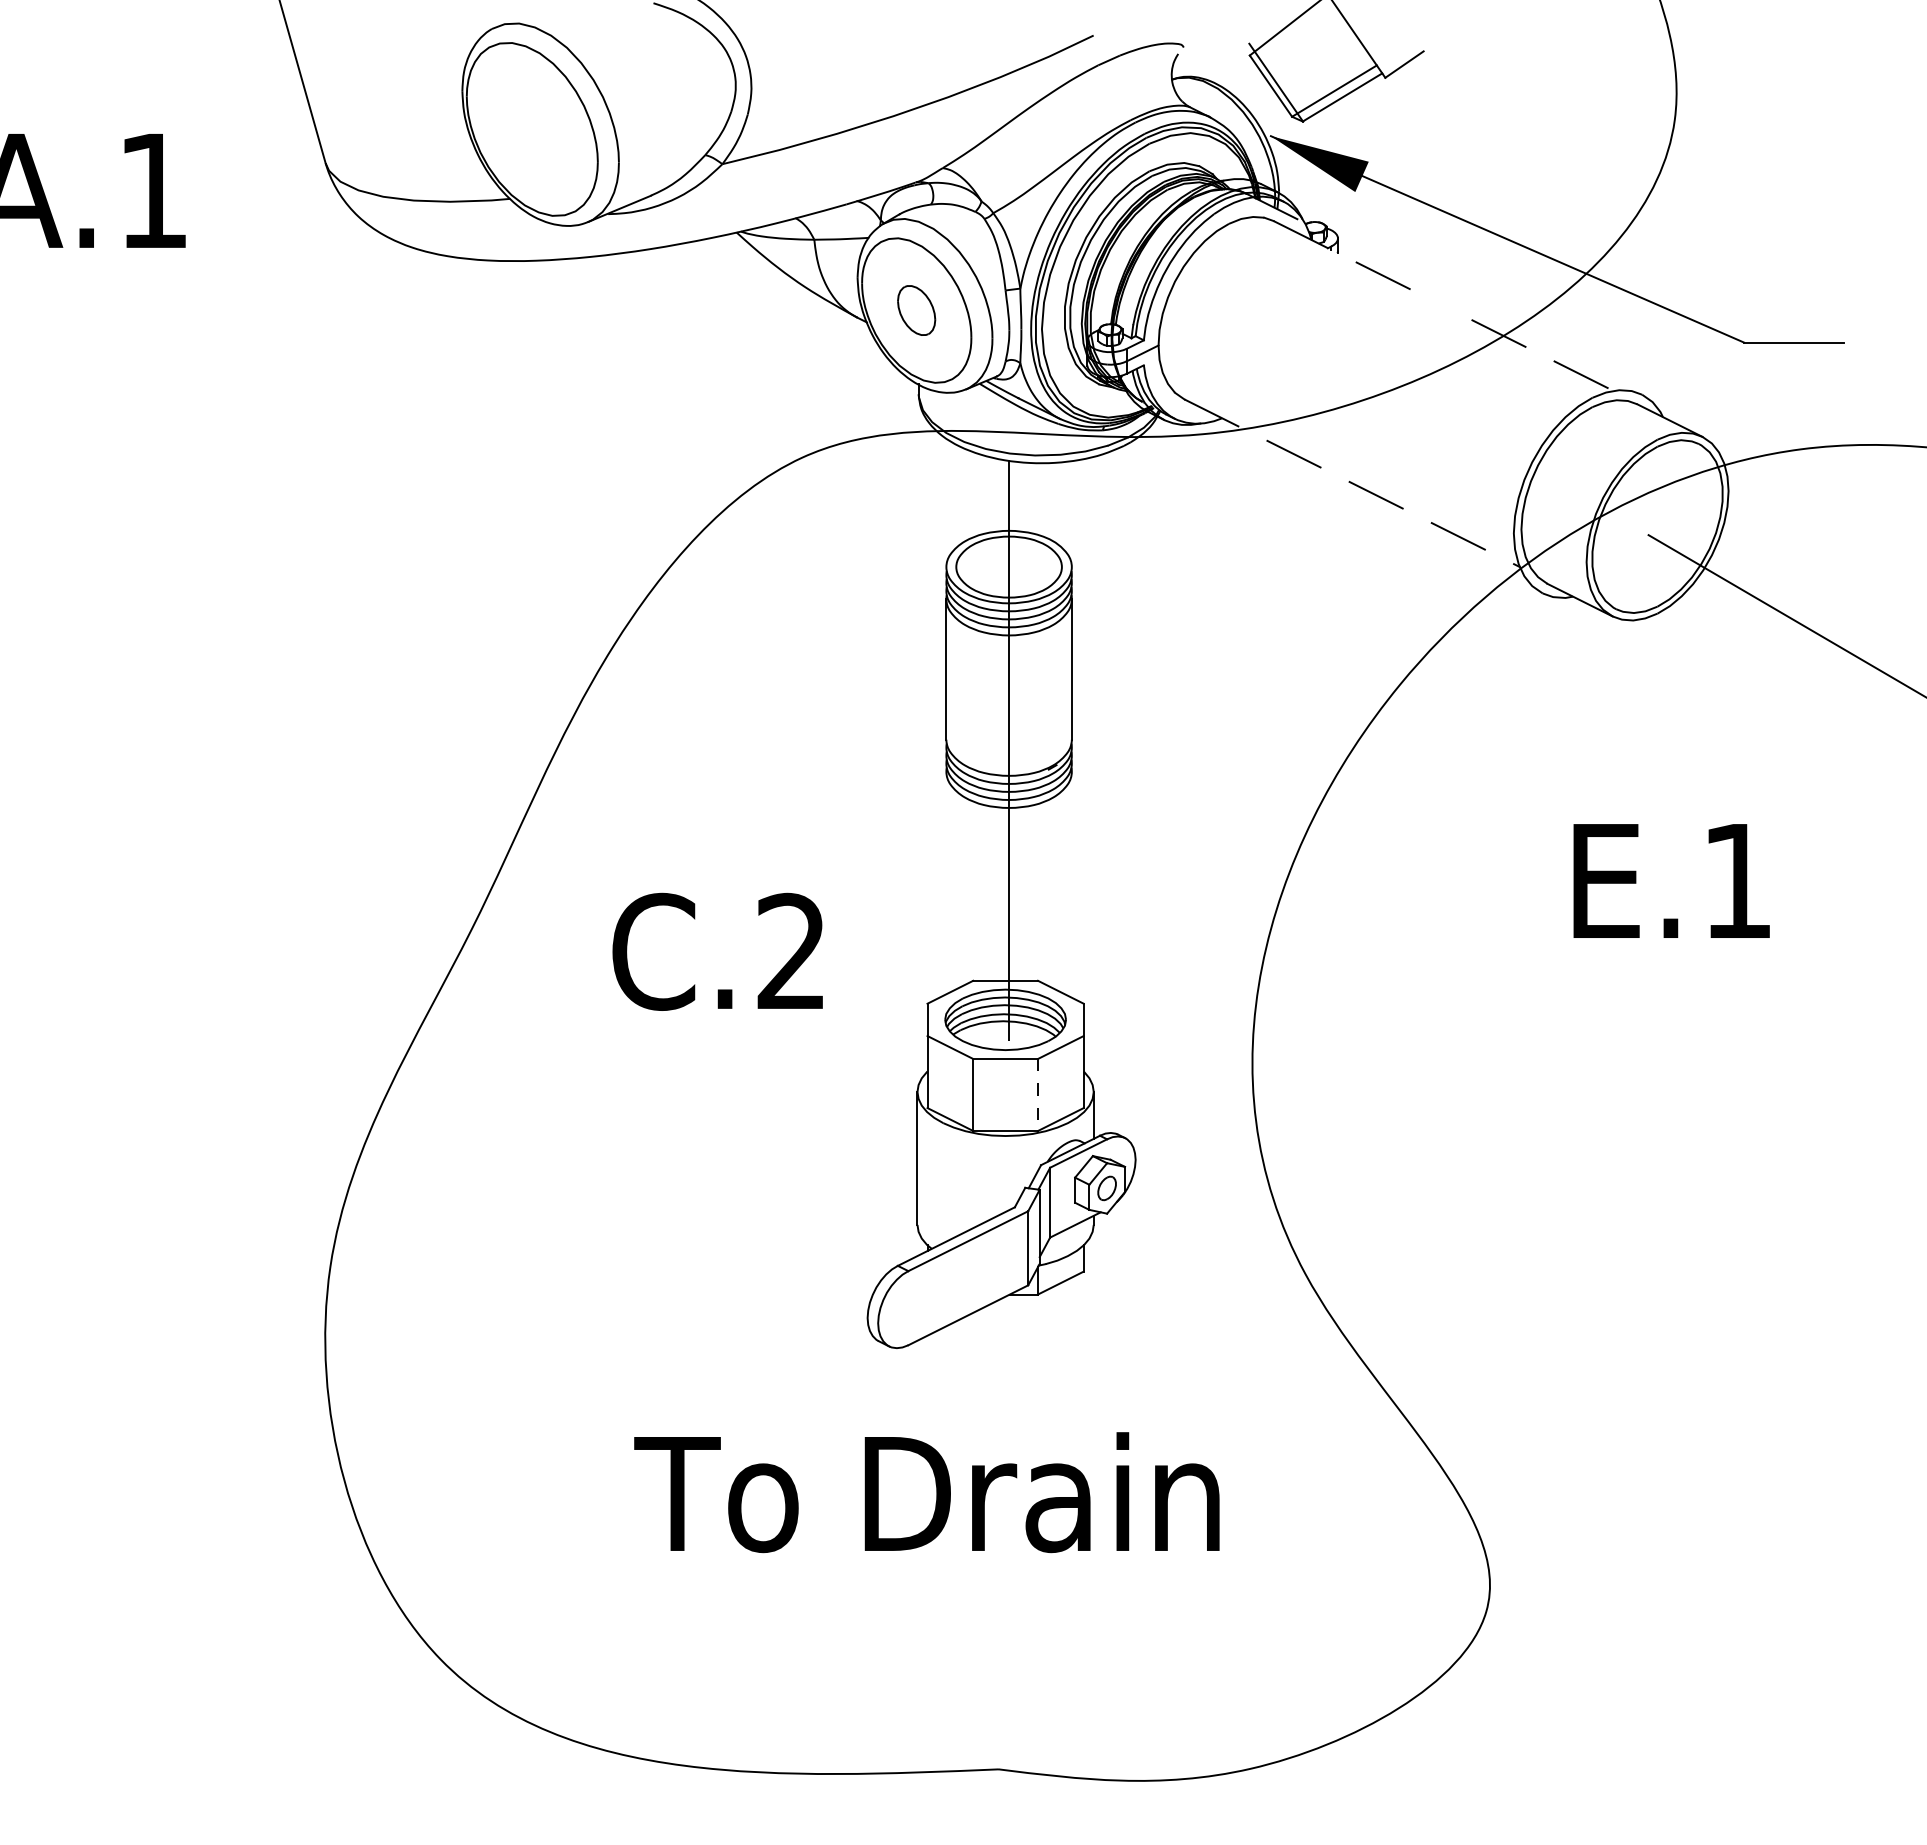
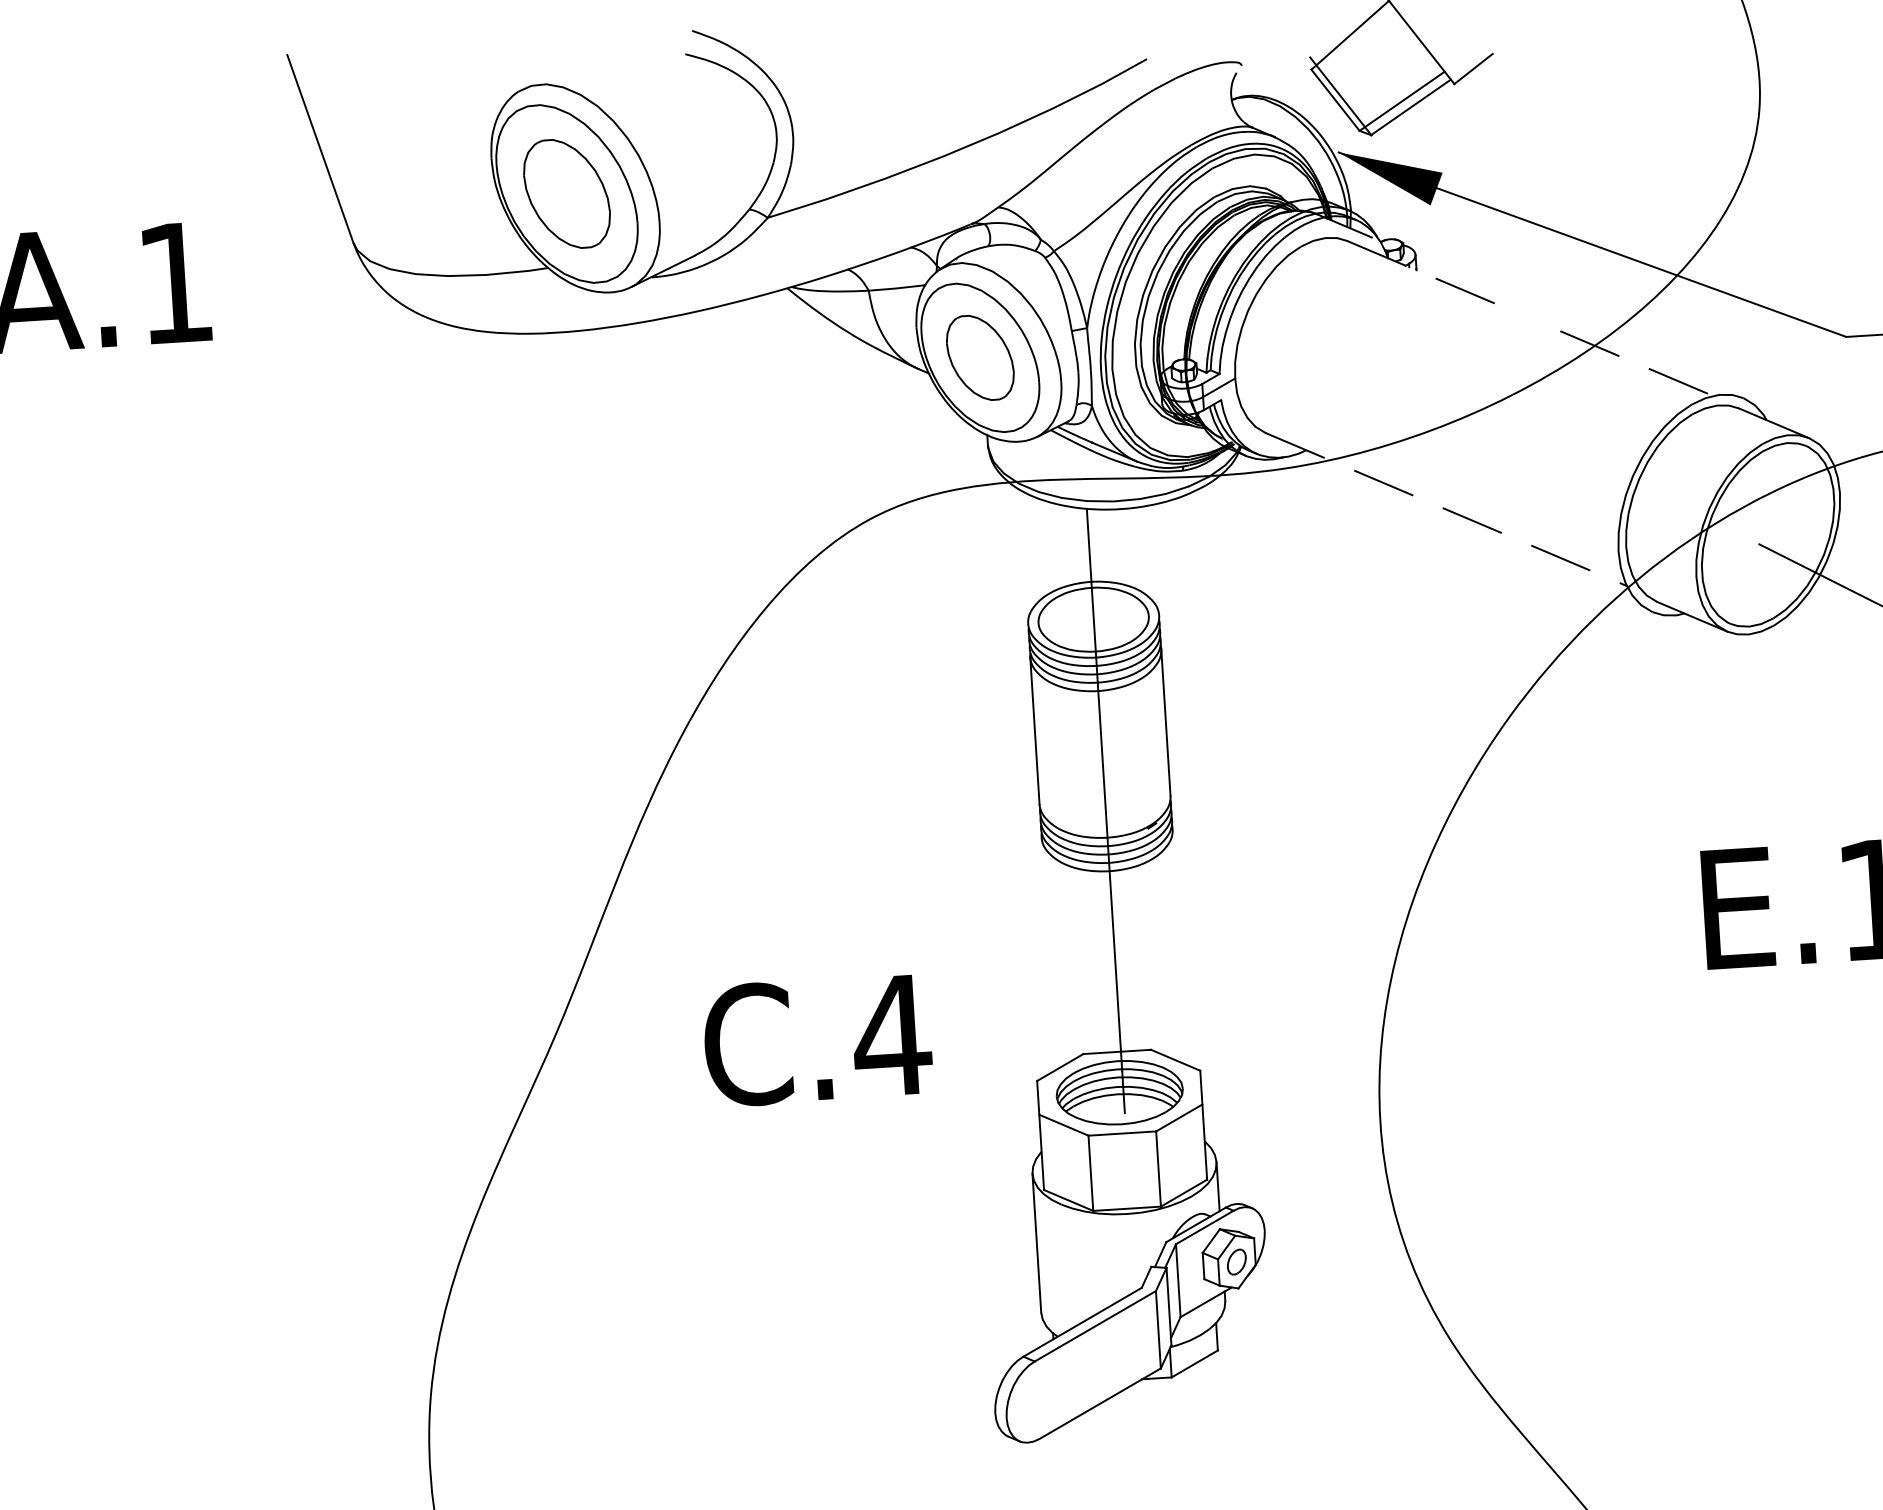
part: (532, 129) -> (567, 194), added
part: (916, 310) -> (980, 357), size x1.67
text: (791, 950) -> (891, 1034), C.2 -> C.4
line: (1038, 1095) -> (1159, 1169), dashed -> solid

